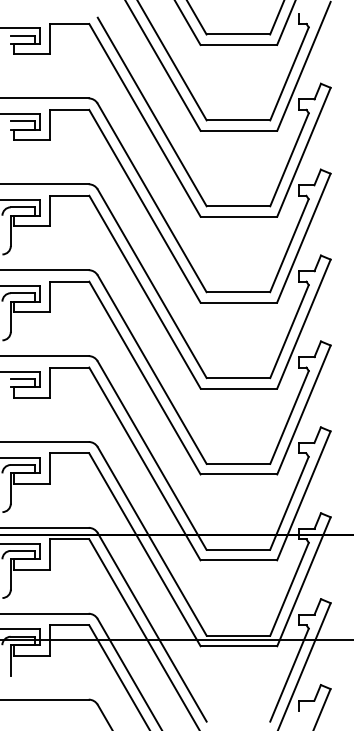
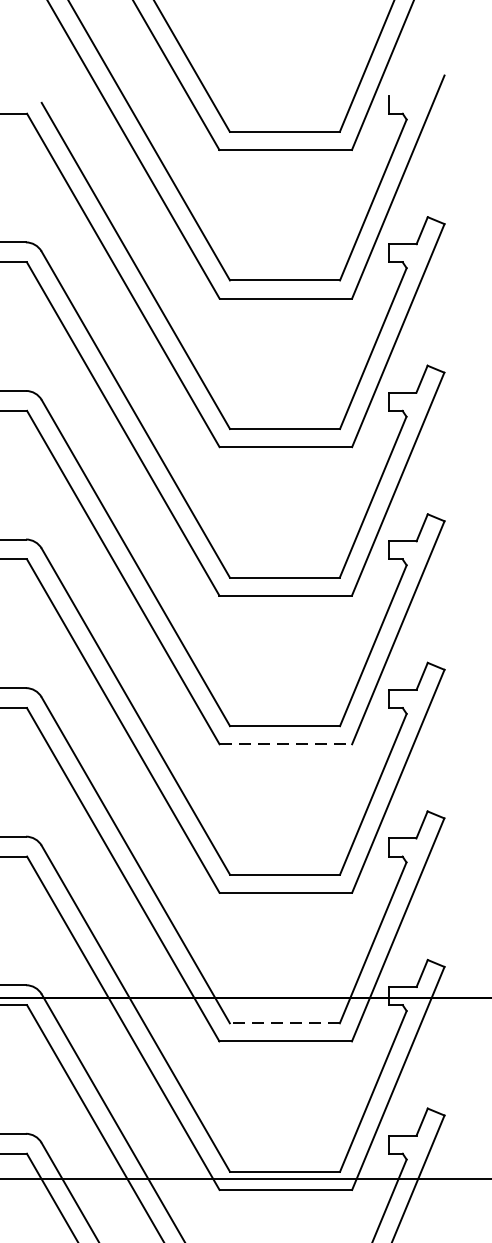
line: (239, 388) -> (286, 744), solid -> dashed
line: (238, 549) -> (285, 1022), solid -> dashed

